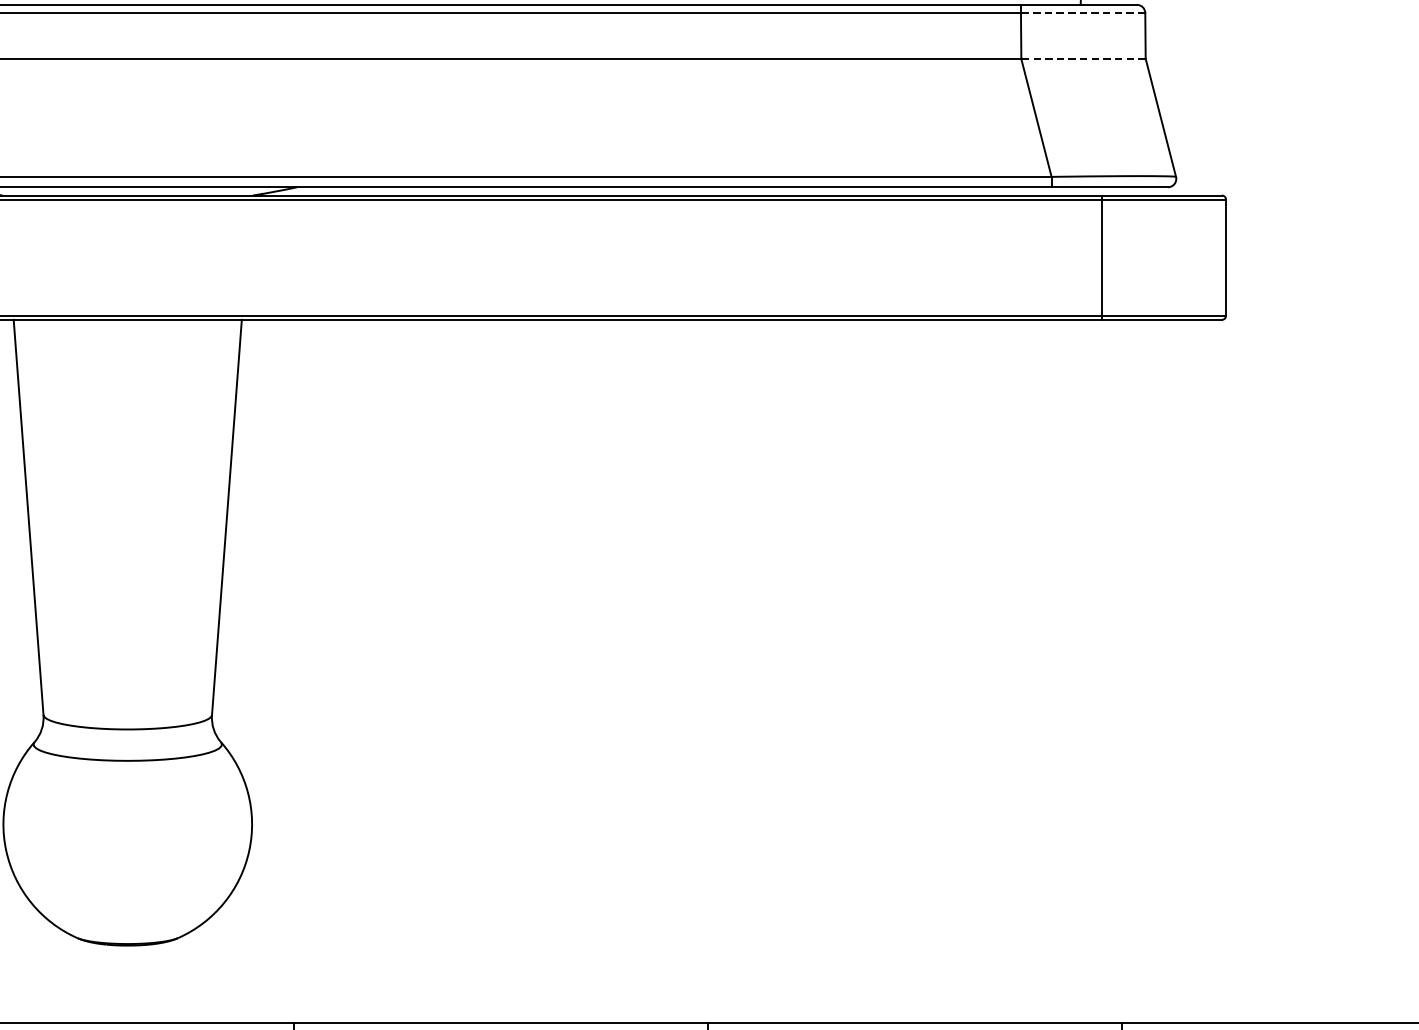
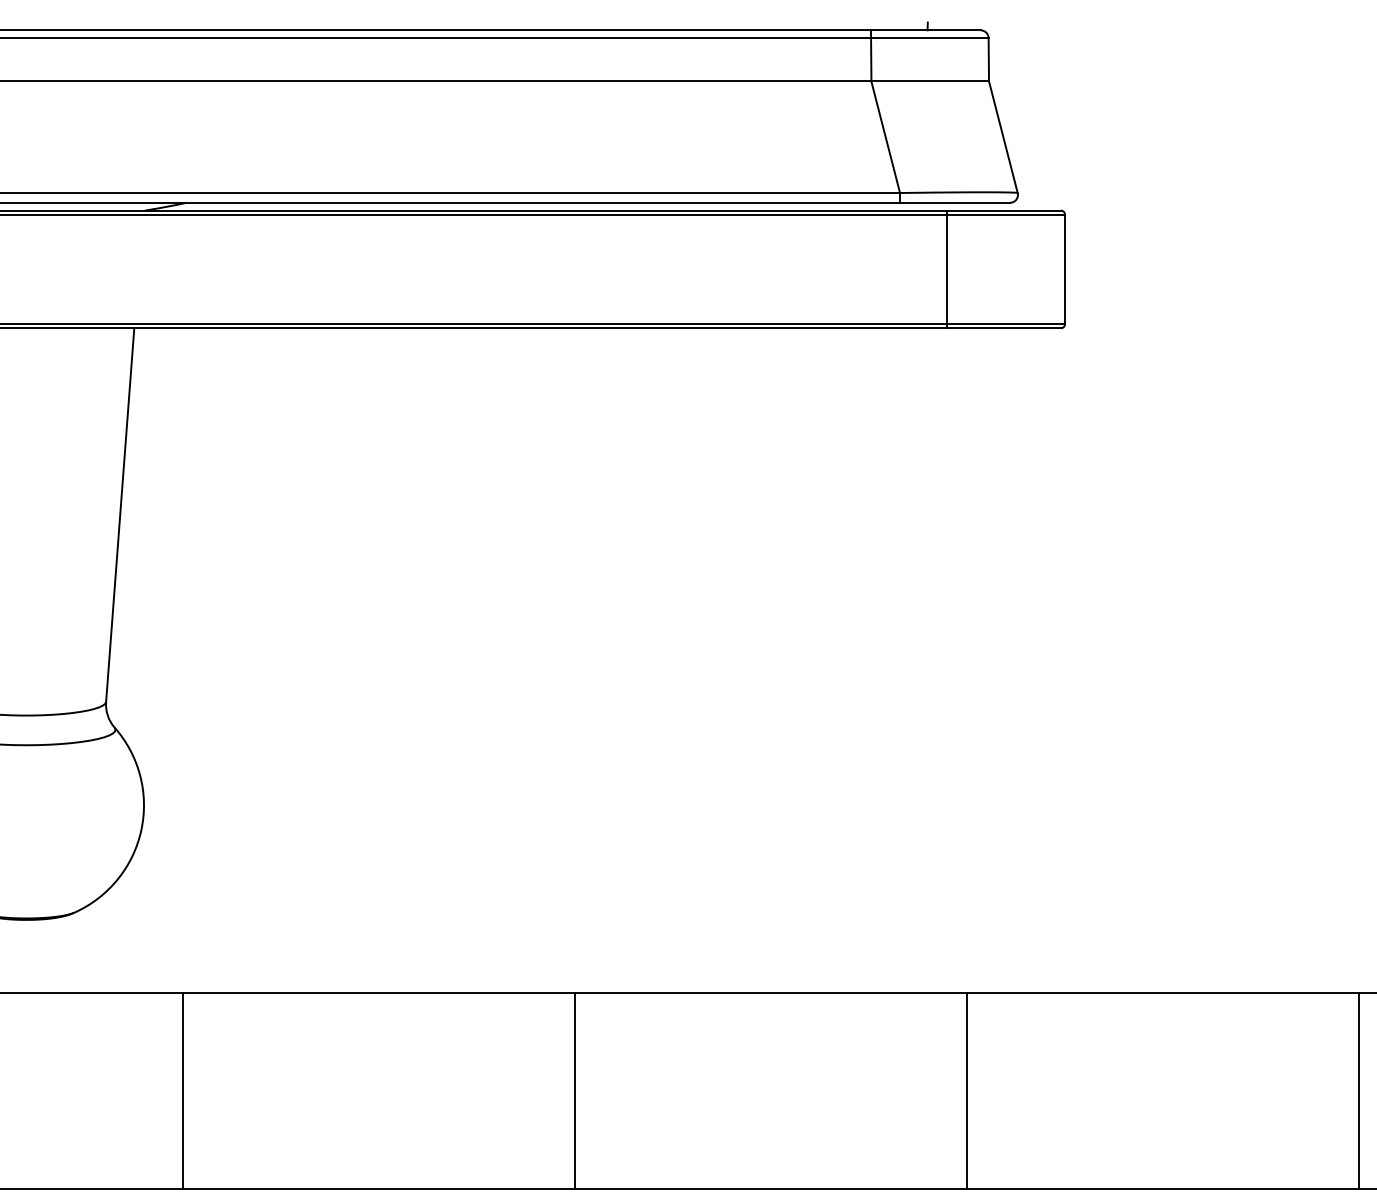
line: (1082, 13) -> (929, 38), dashed -> solid
line: (1084, 58) -> (931, 81), dashed -> solid

